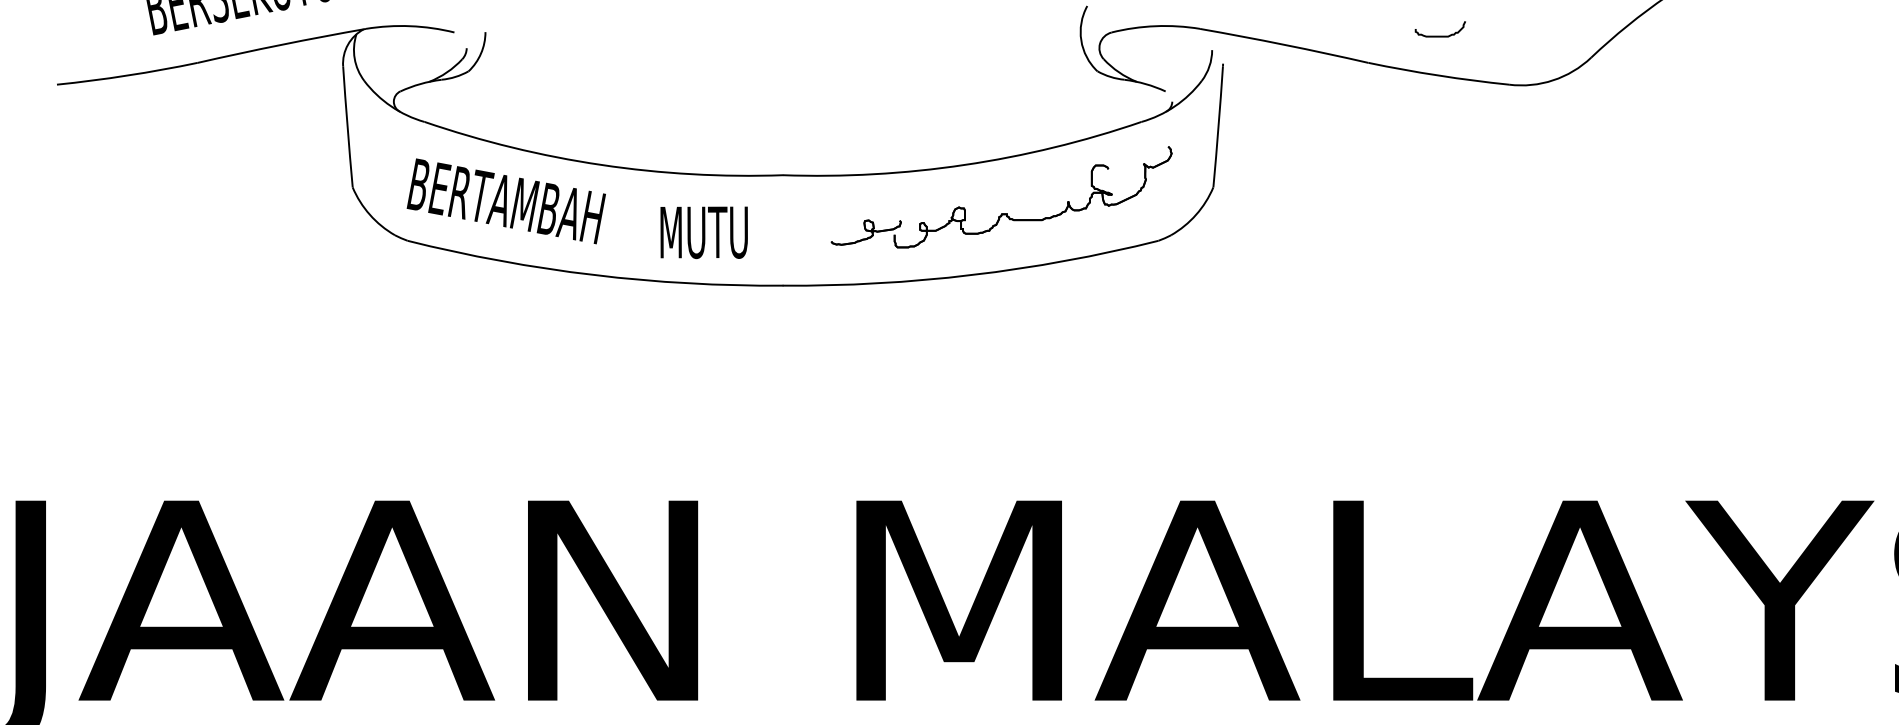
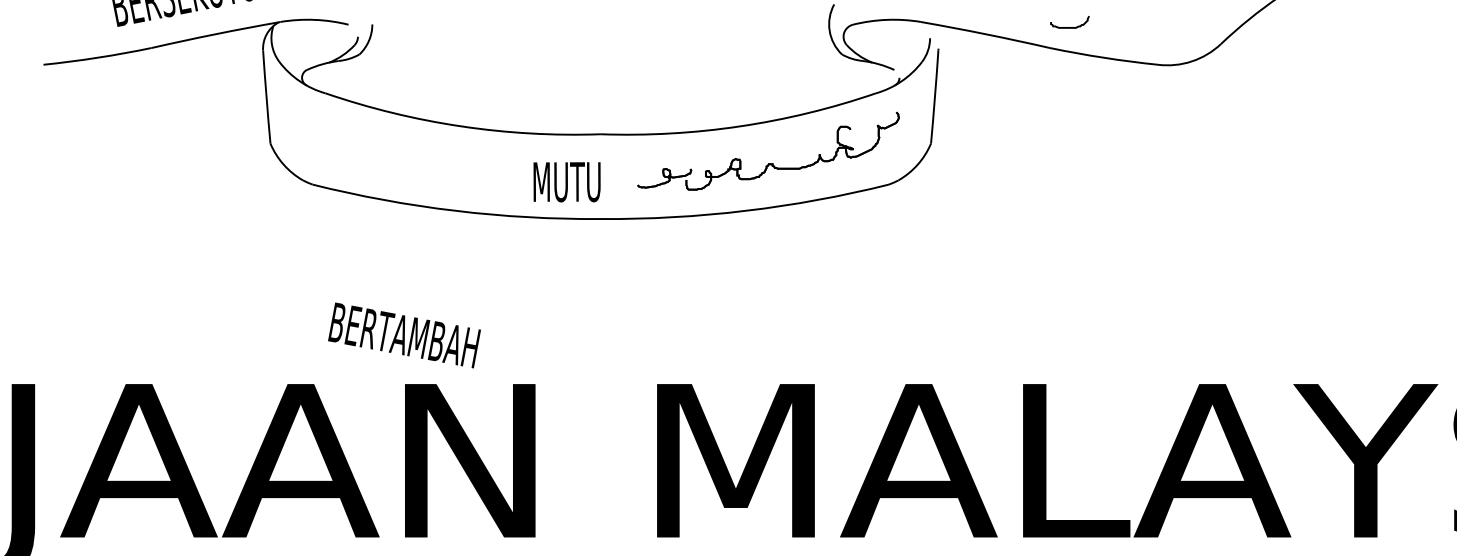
curve: (1439, 35) -> (1069, 27), moved
text: (505, 201) -> (403, 335), moved
text: (703, 232) -> (566, 182), moved

